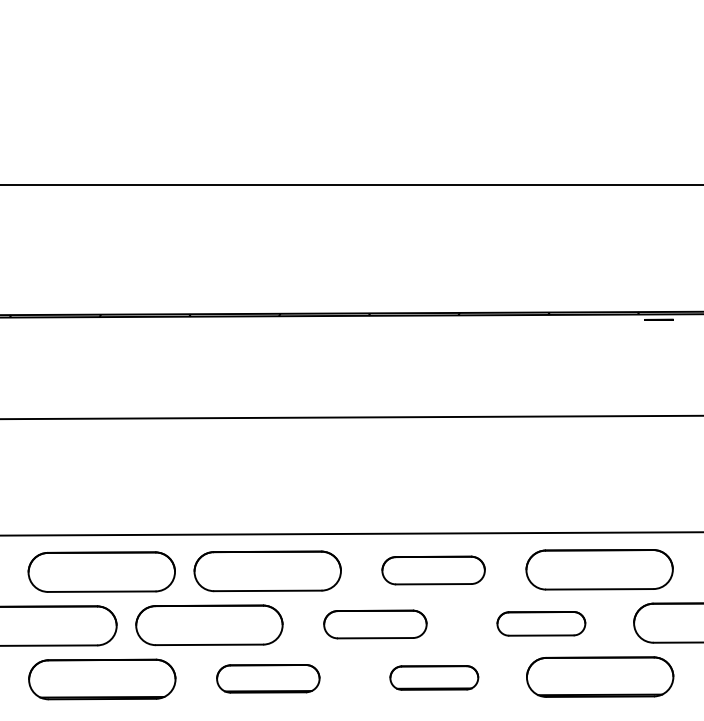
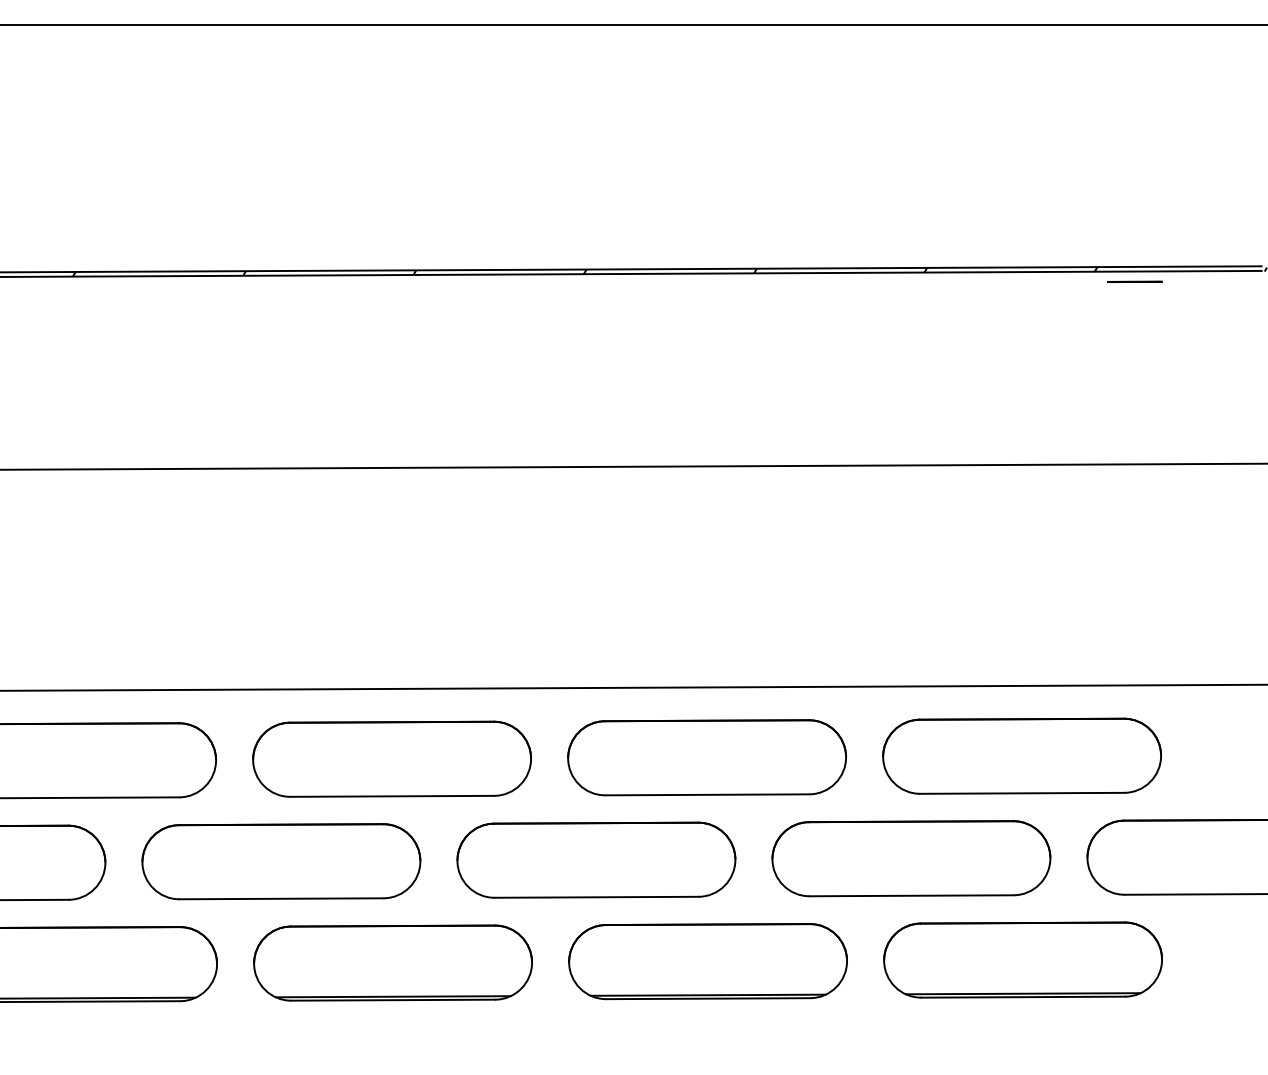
part: (433, 570) -> (706, 757), size x1.43
part: (541, 623) -> (911, 858), size x1.67
part: (375, 624) -> (596, 860), size x1.43
part: (434, 677) -> (708, 960), size x1.67
part: (268, 678) -> (393, 962), size x1.43

